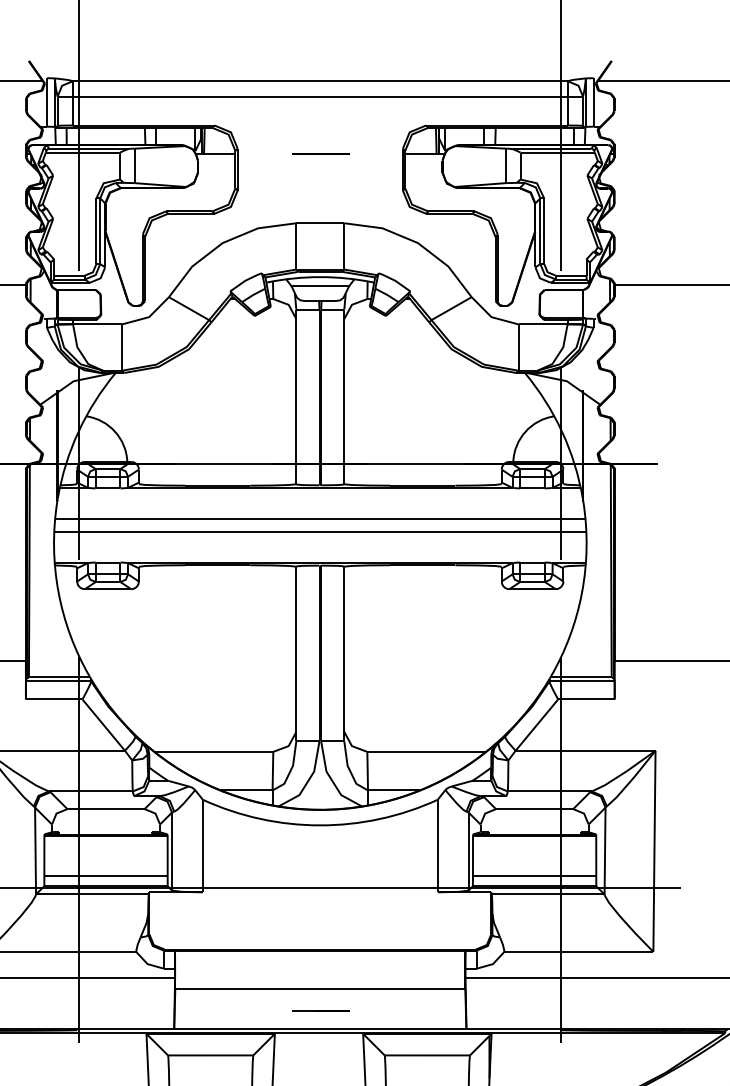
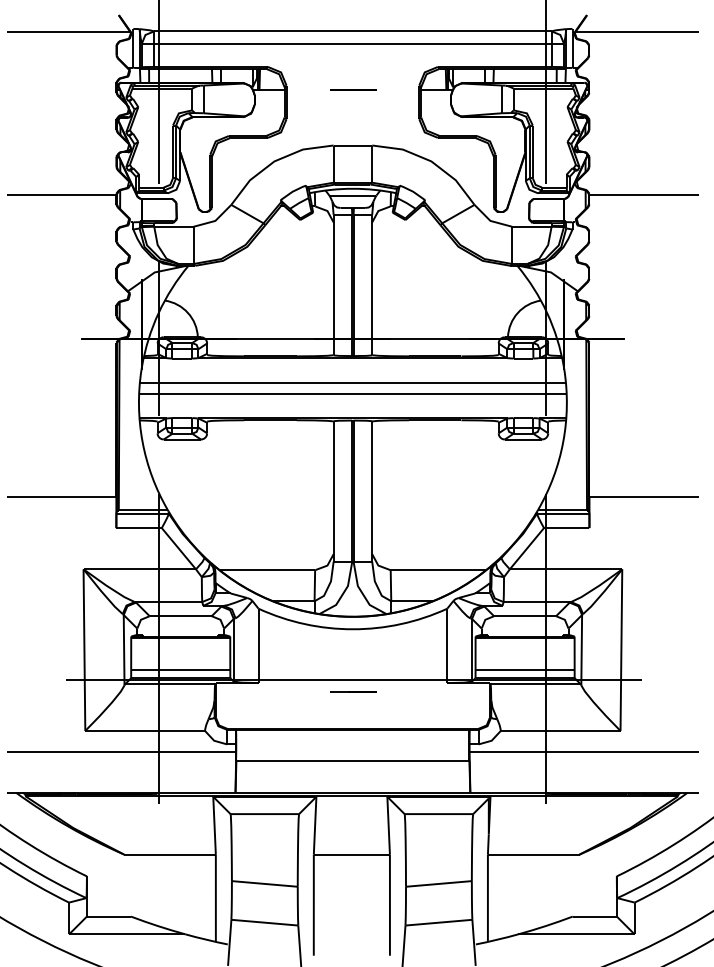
line: (321, 1009) -> (353, 691), moved

